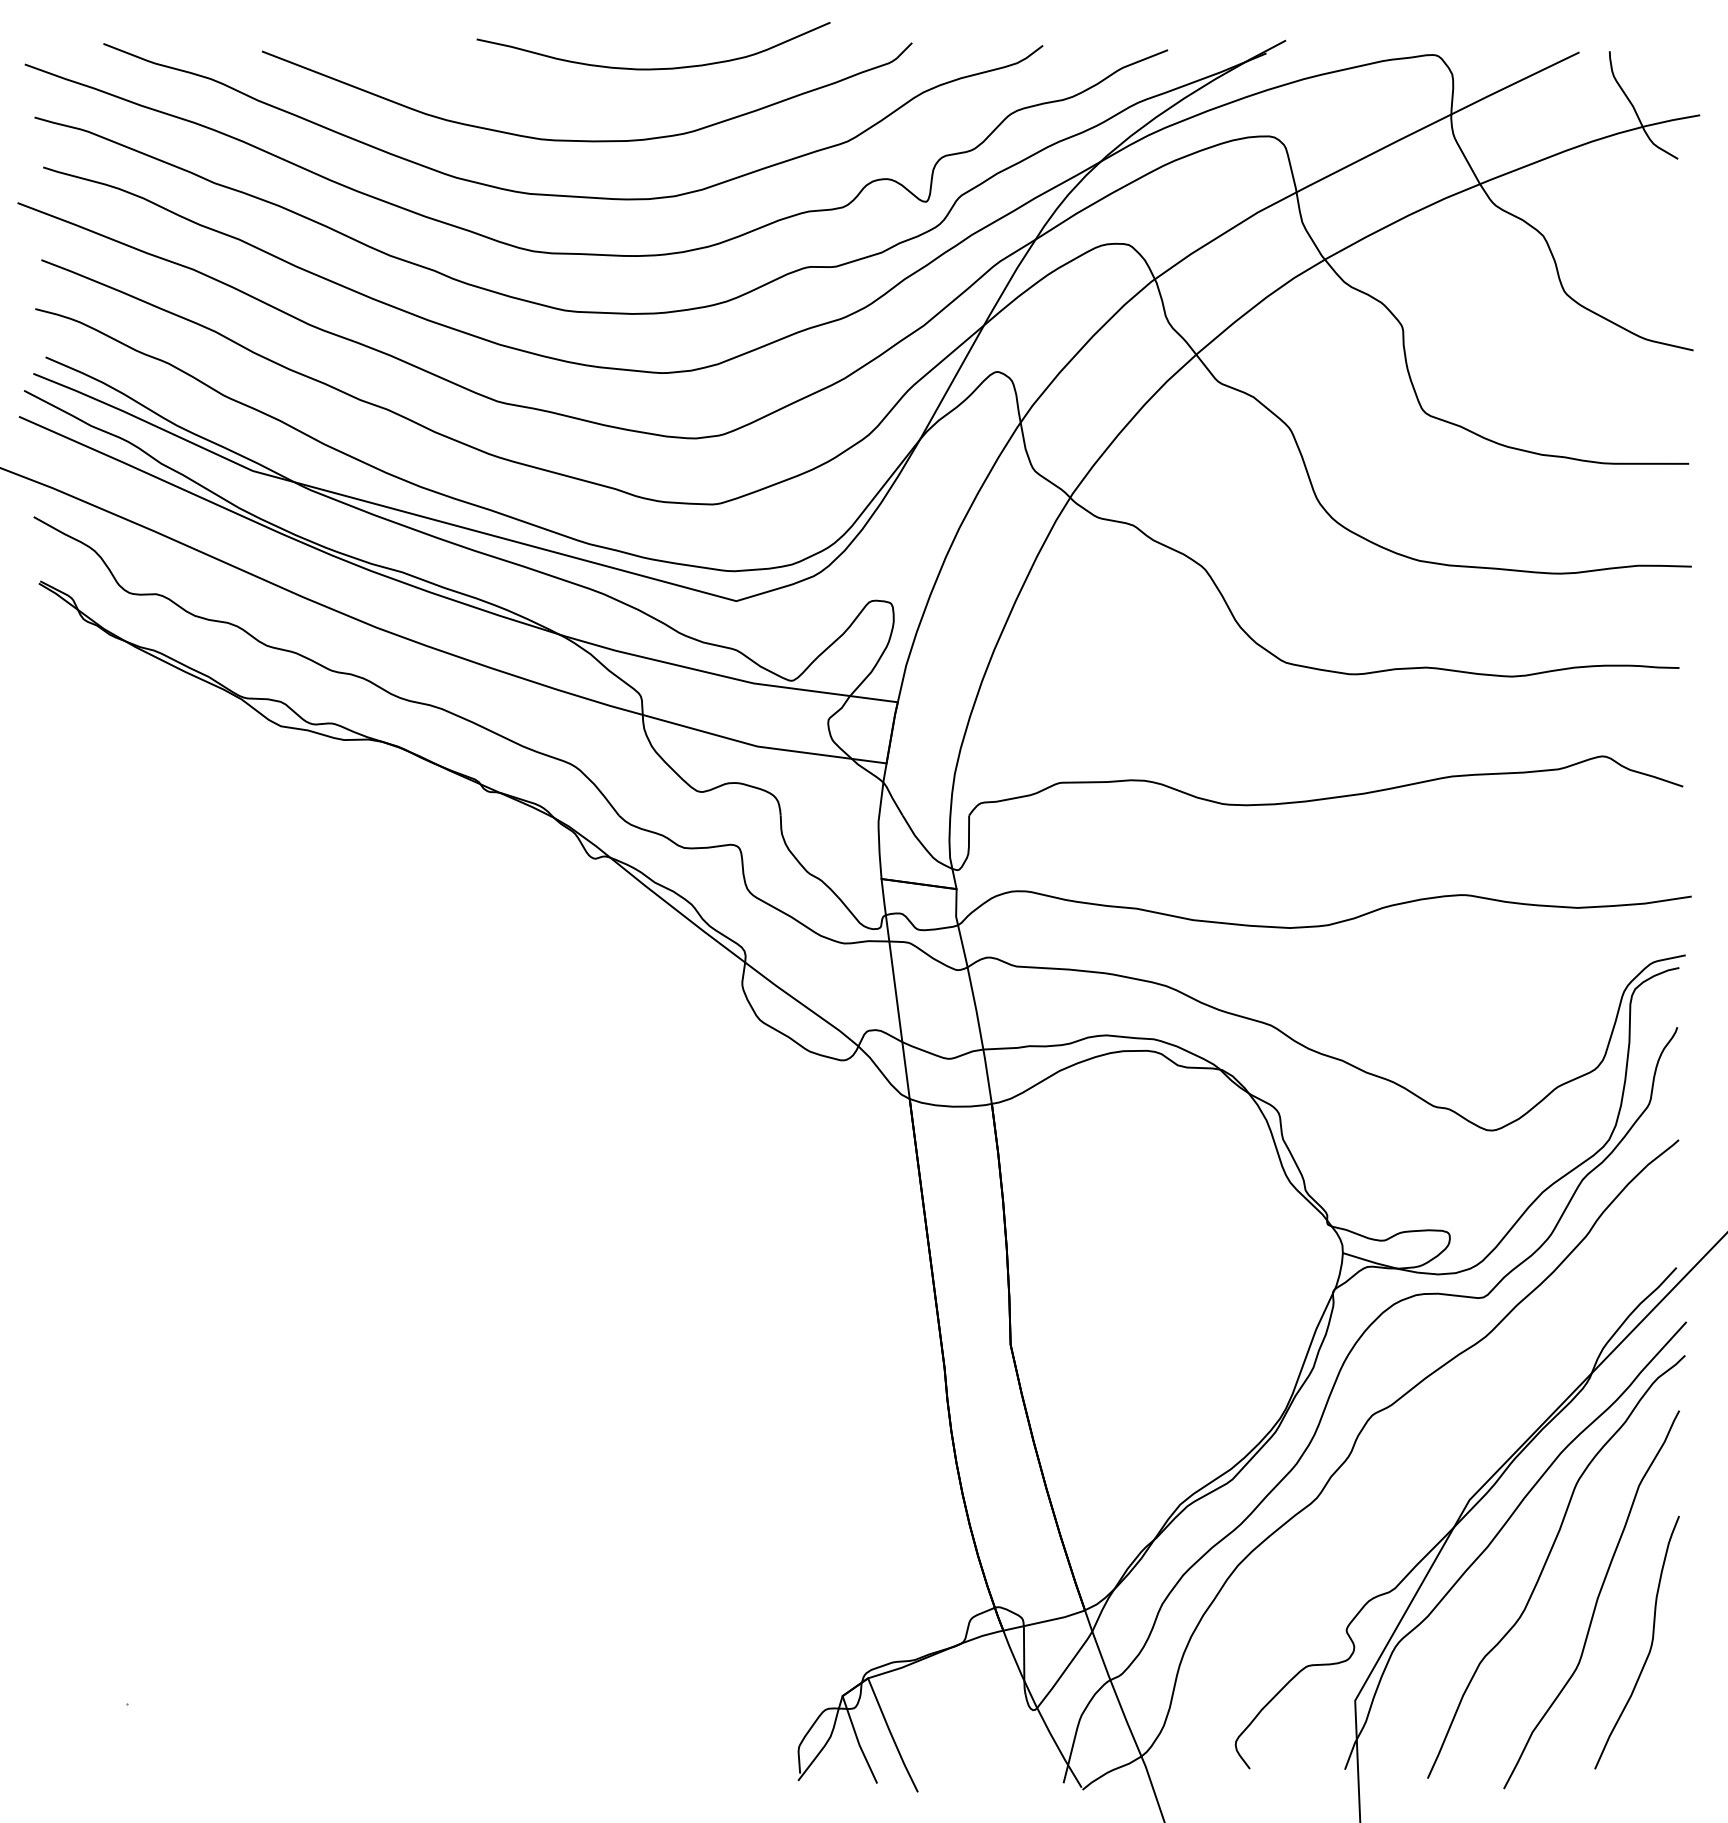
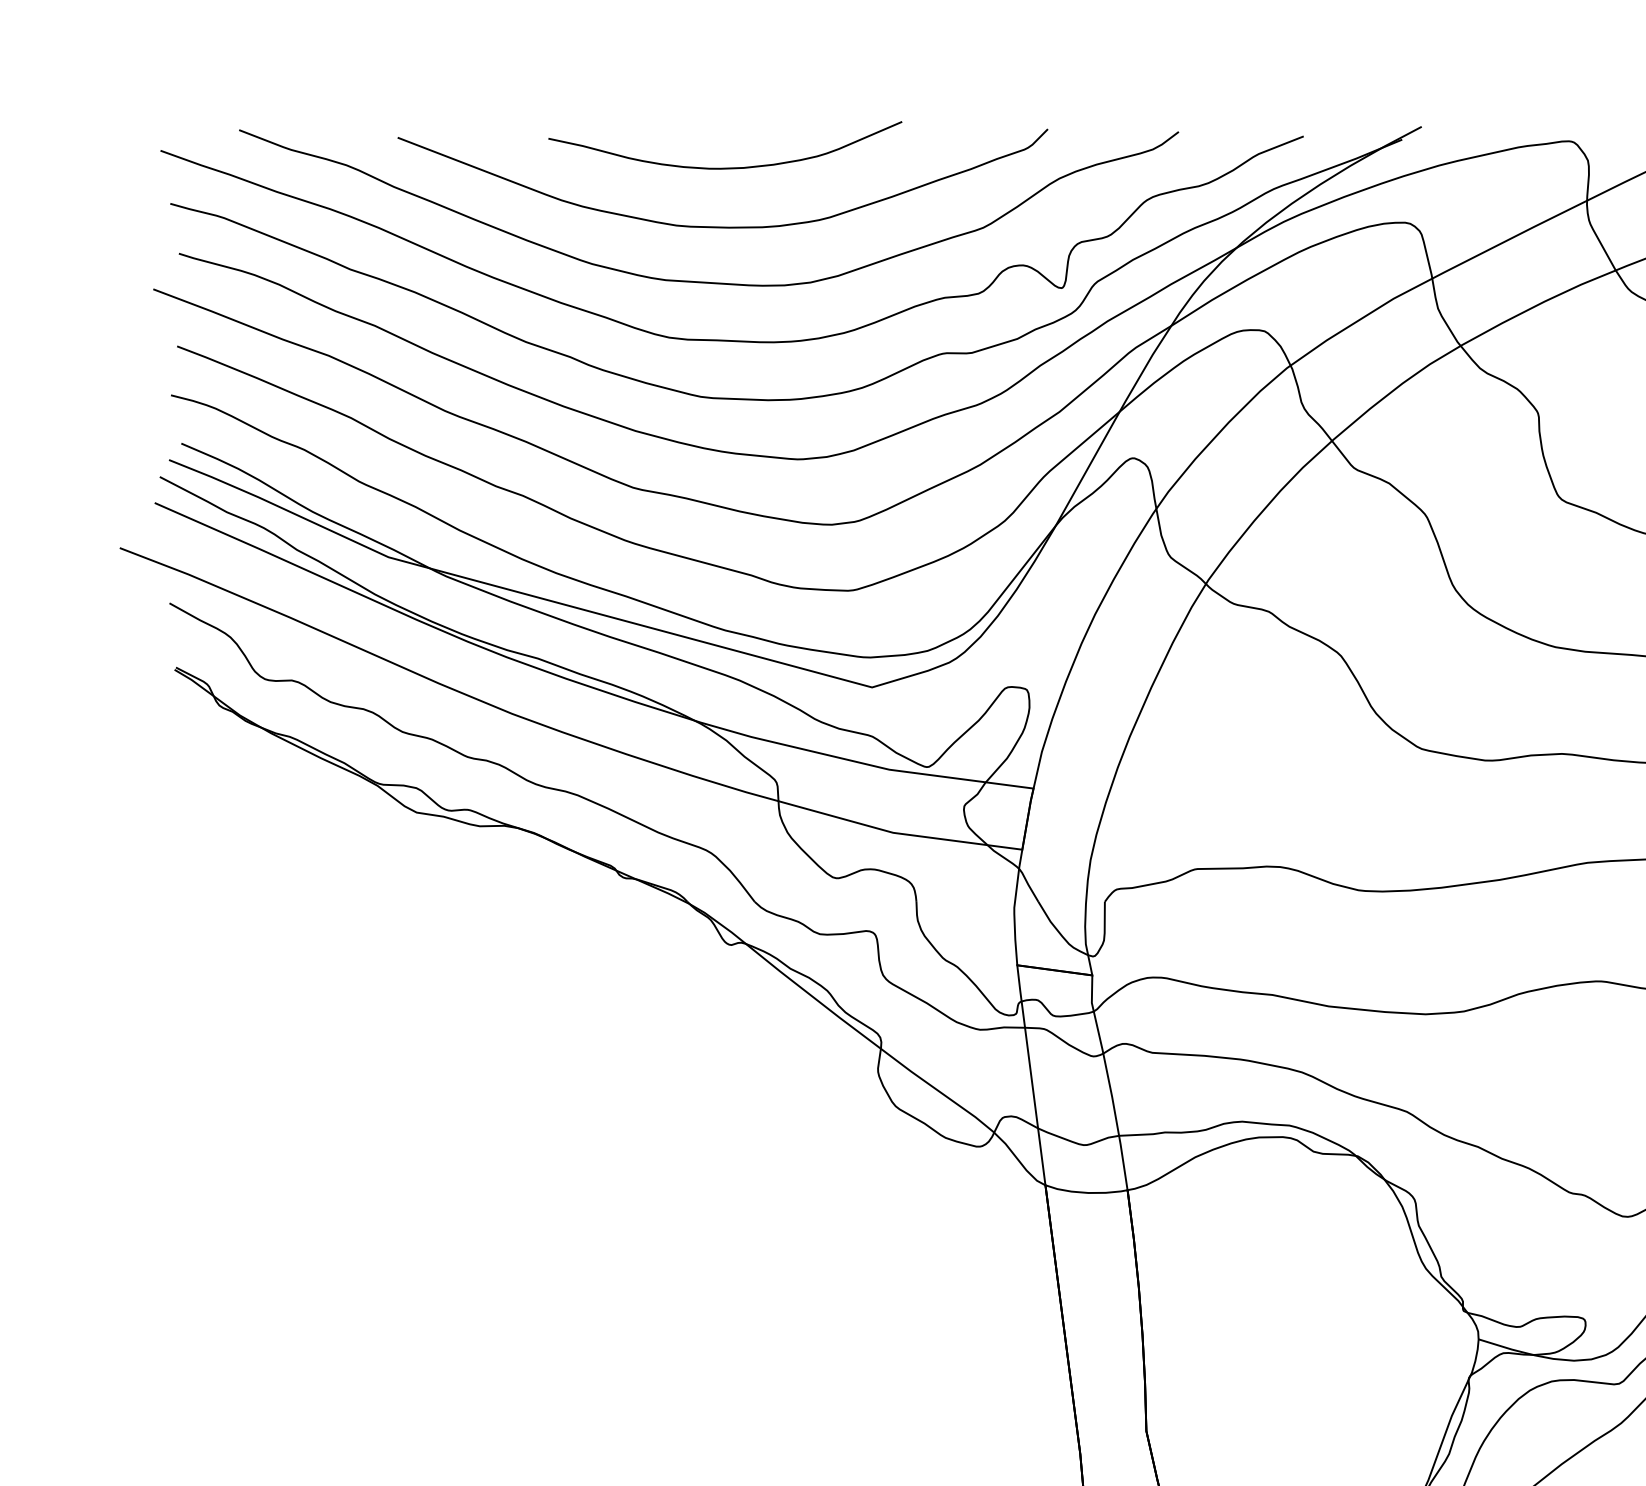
curve: (653, 68) -> (725, 167), moved

